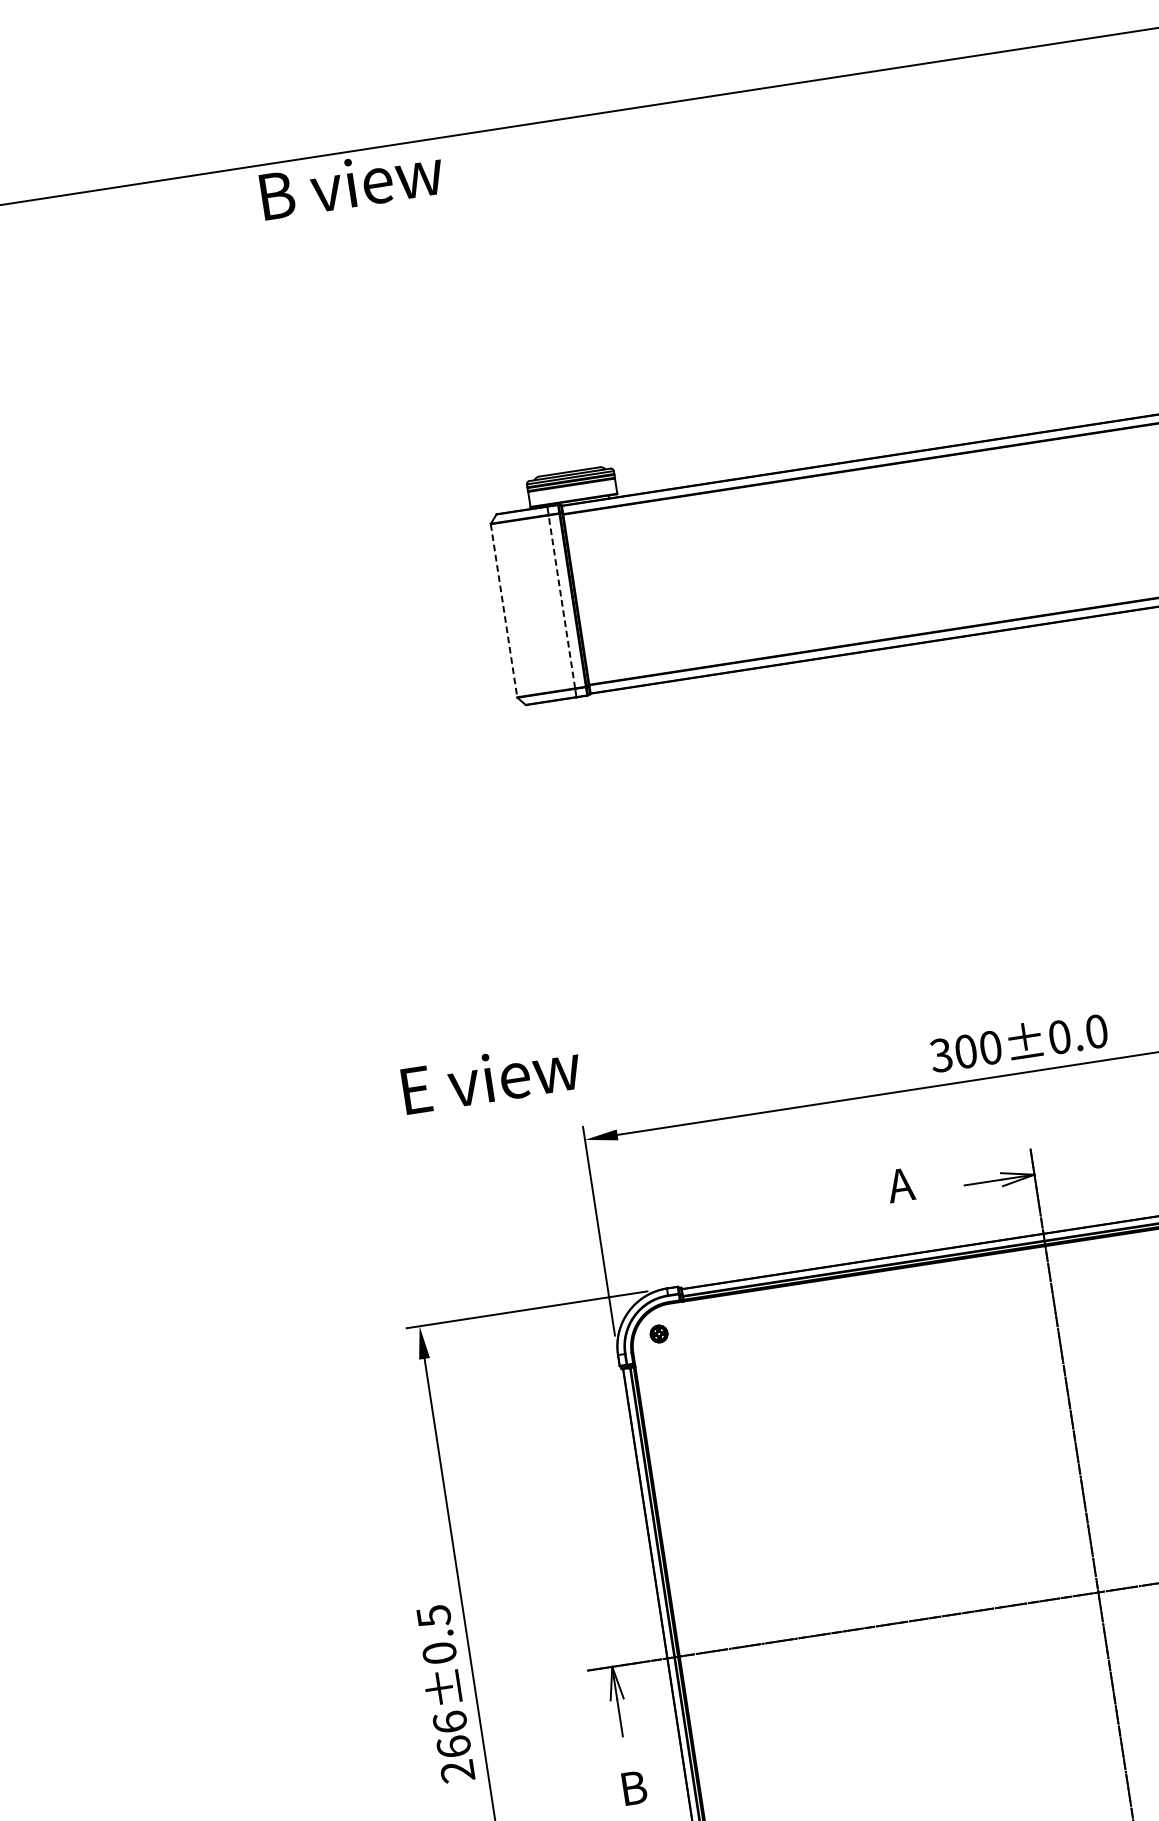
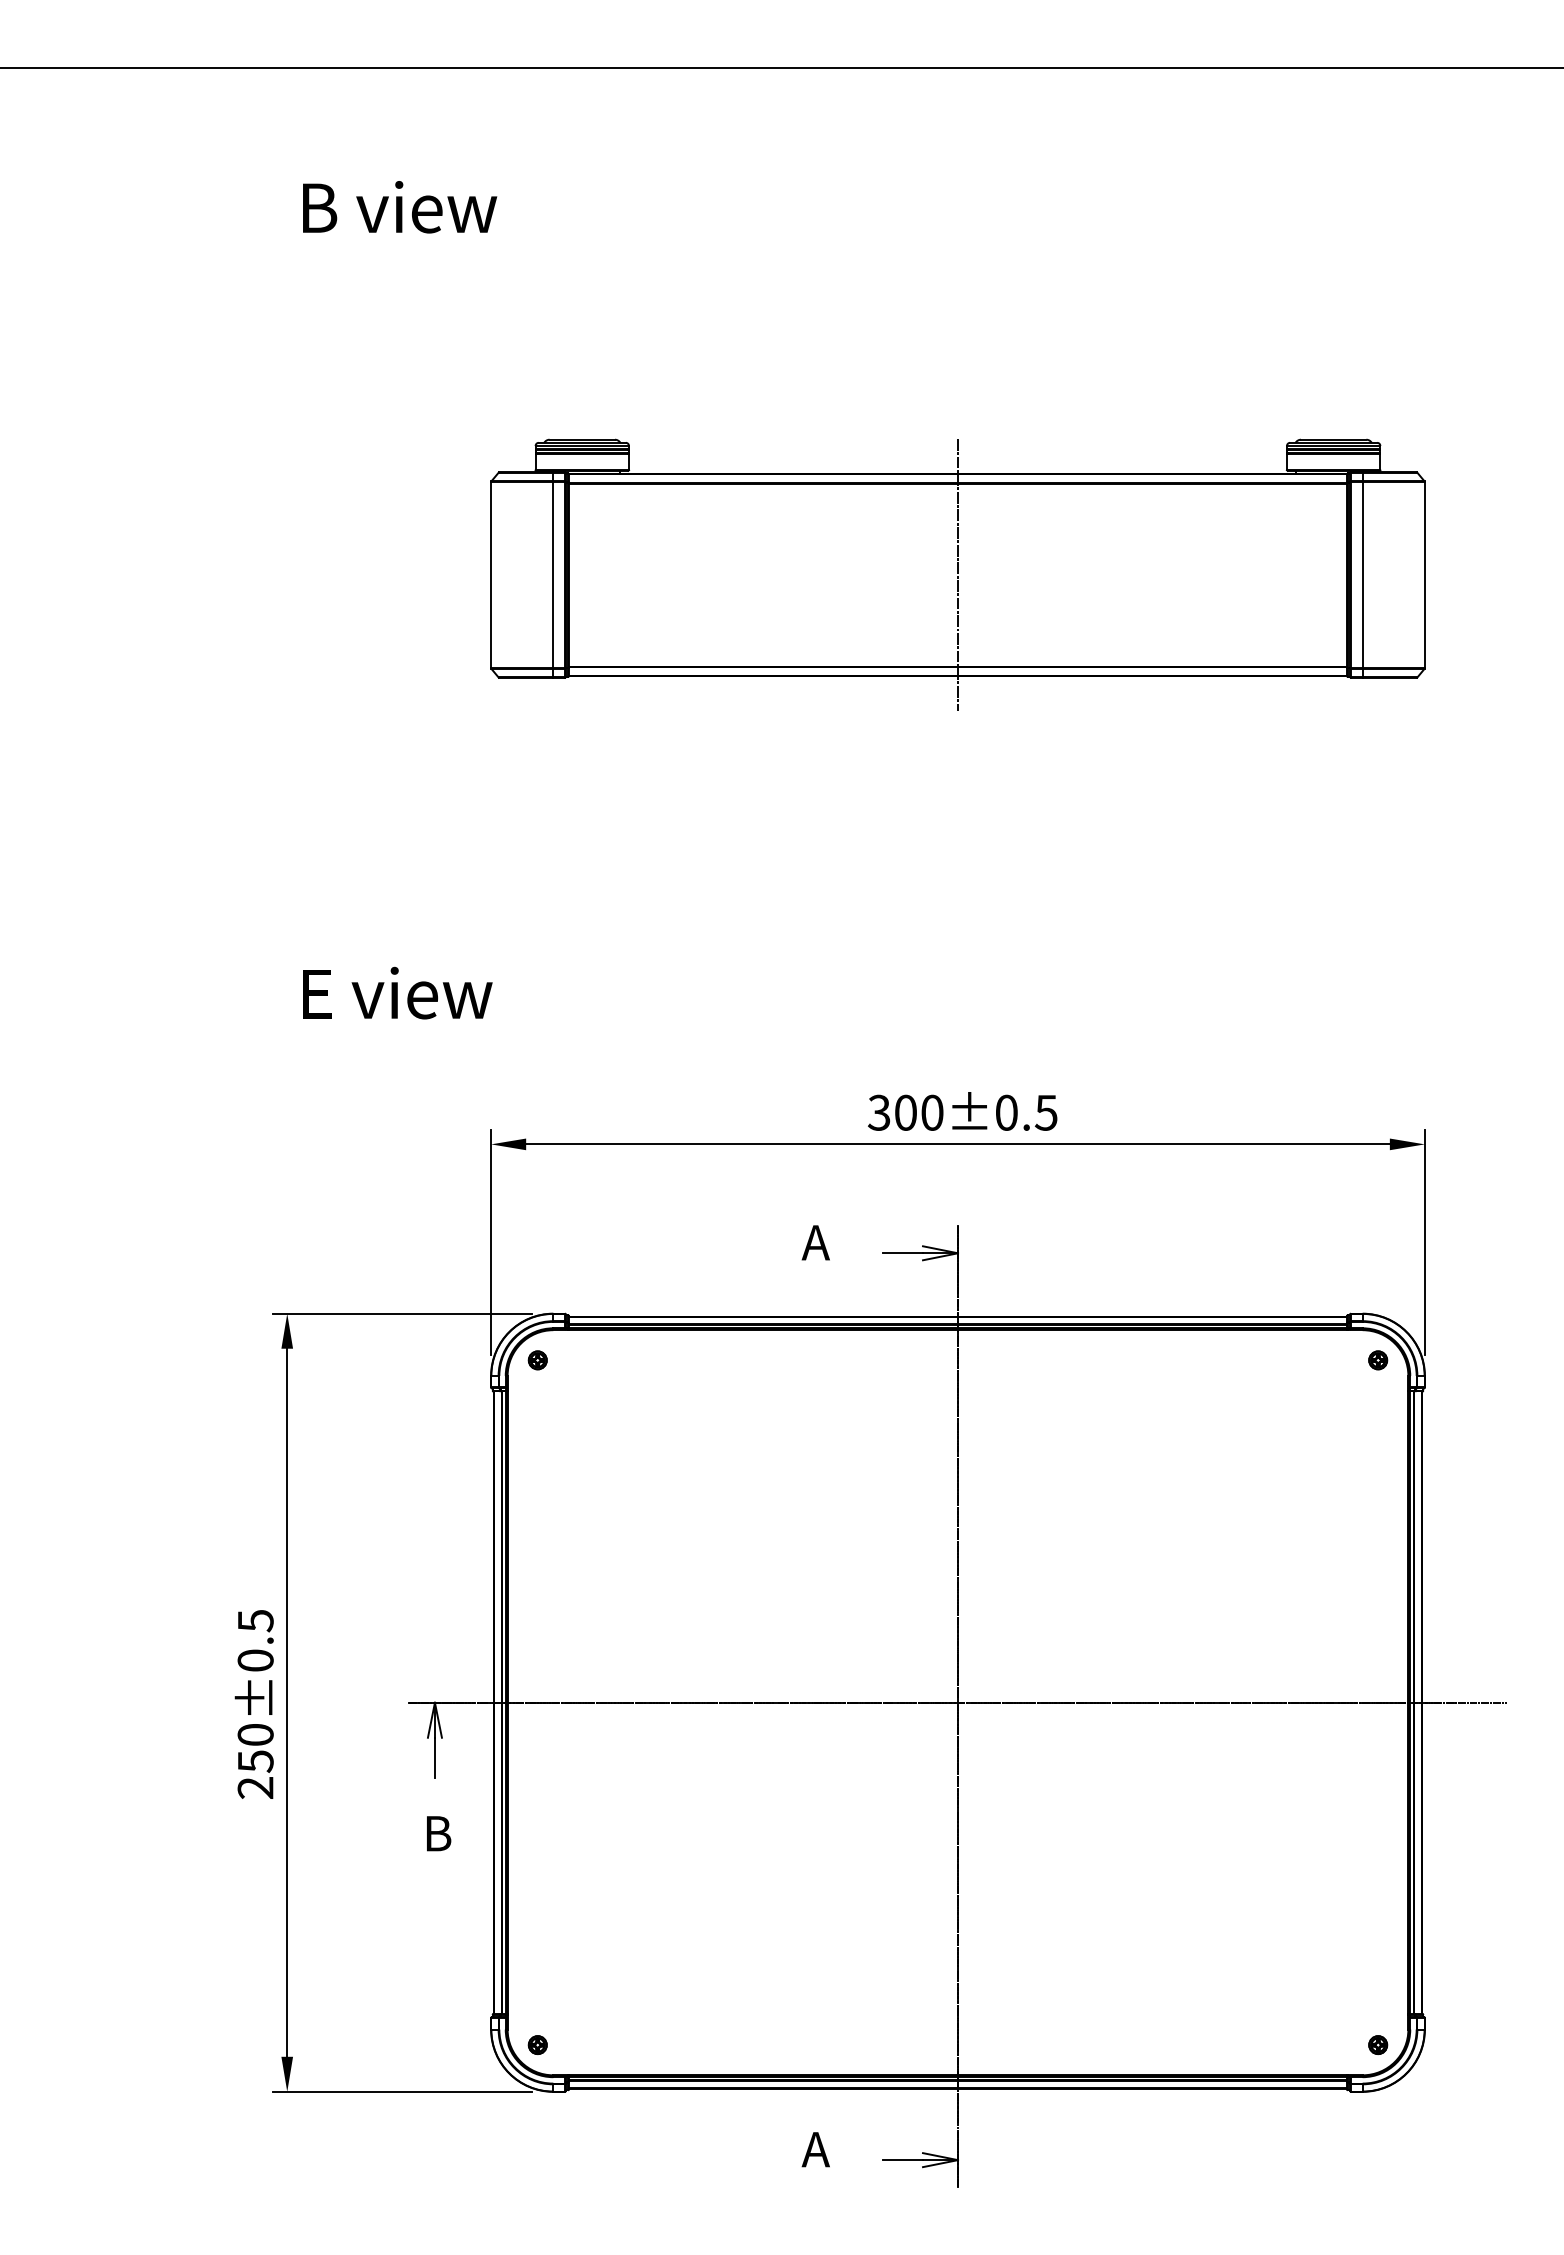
text: (352, 183) -> (400, 207), moved
line: (938, 543) -> (958, 574), added
line: (561, 601) -> (553, 574), dashed -> solid
line: (504, 611) -> (491, 575), dashed -> solid
text: (1095, 1031) -> (1045, 1112), 300±0.0 -> 300±0.5
text: (491, 1077) -> (397, 992), moved
text: (451, 1734) -> (255, 1748), 266±0.5 -> 250±0.5

